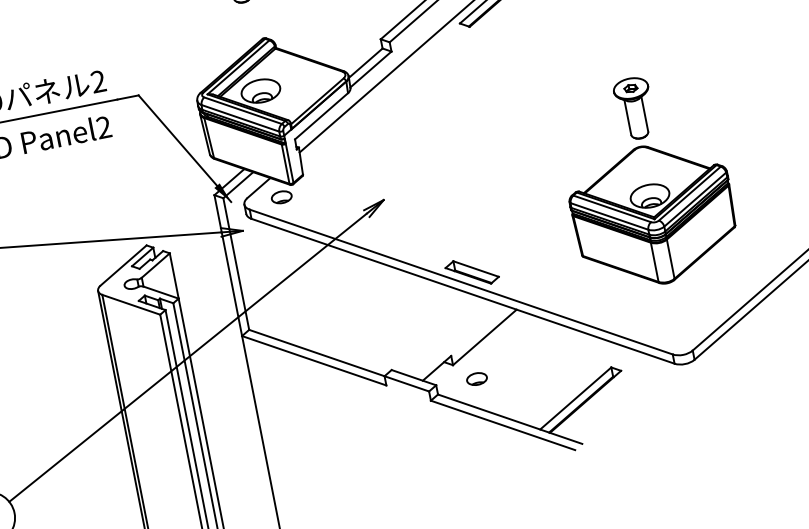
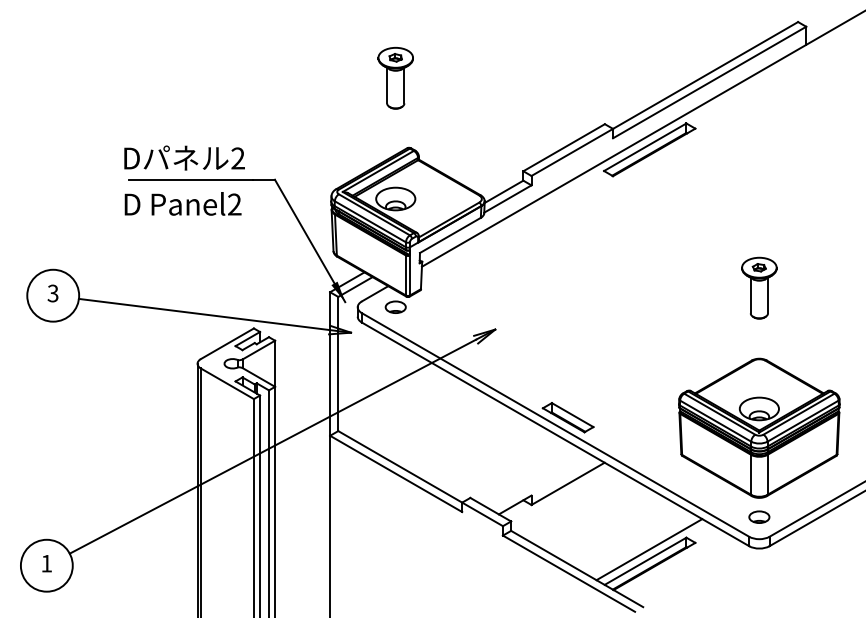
part: (653, 214) -> (759, 427), moved
part: (476, 378) -> (759, 516), moved
line: (577, 386) -> (649, 549), added

